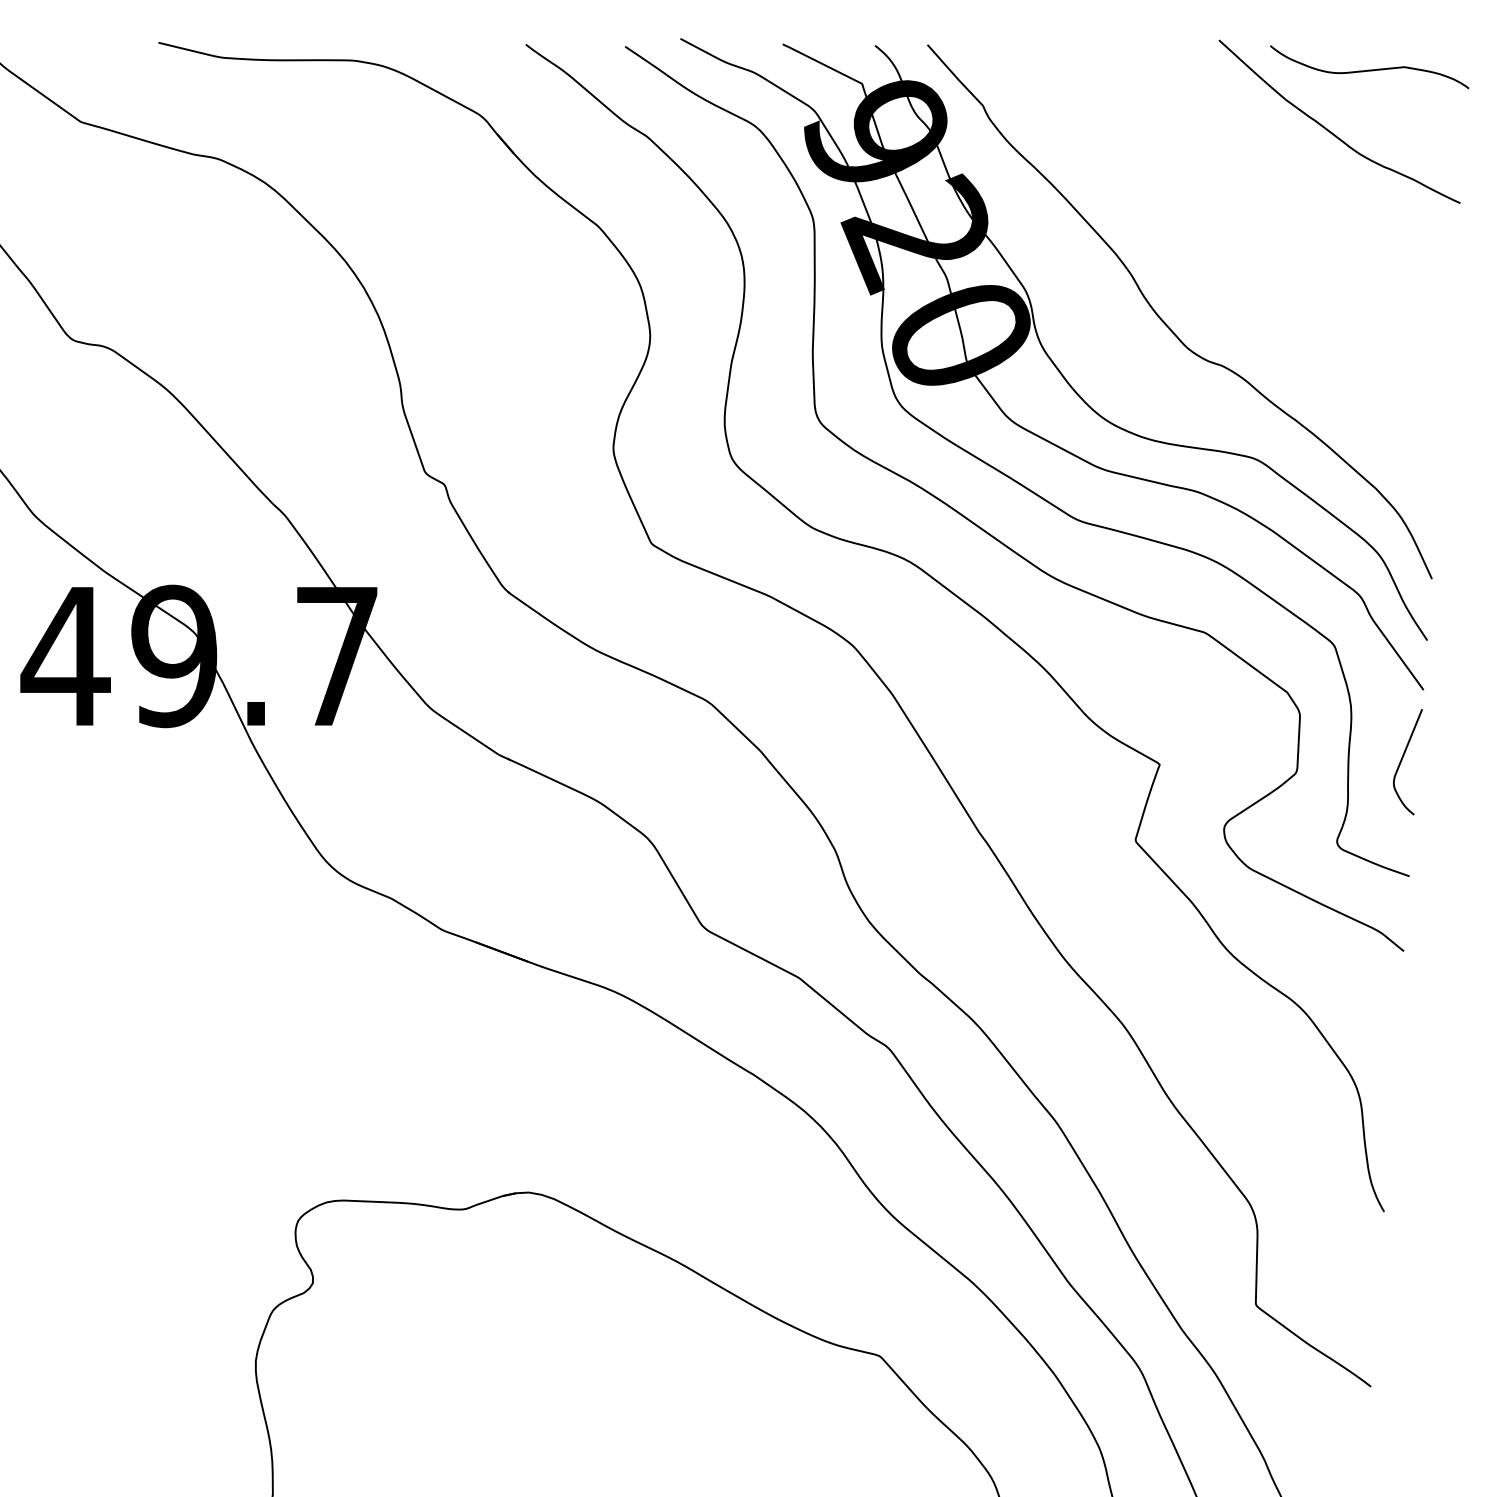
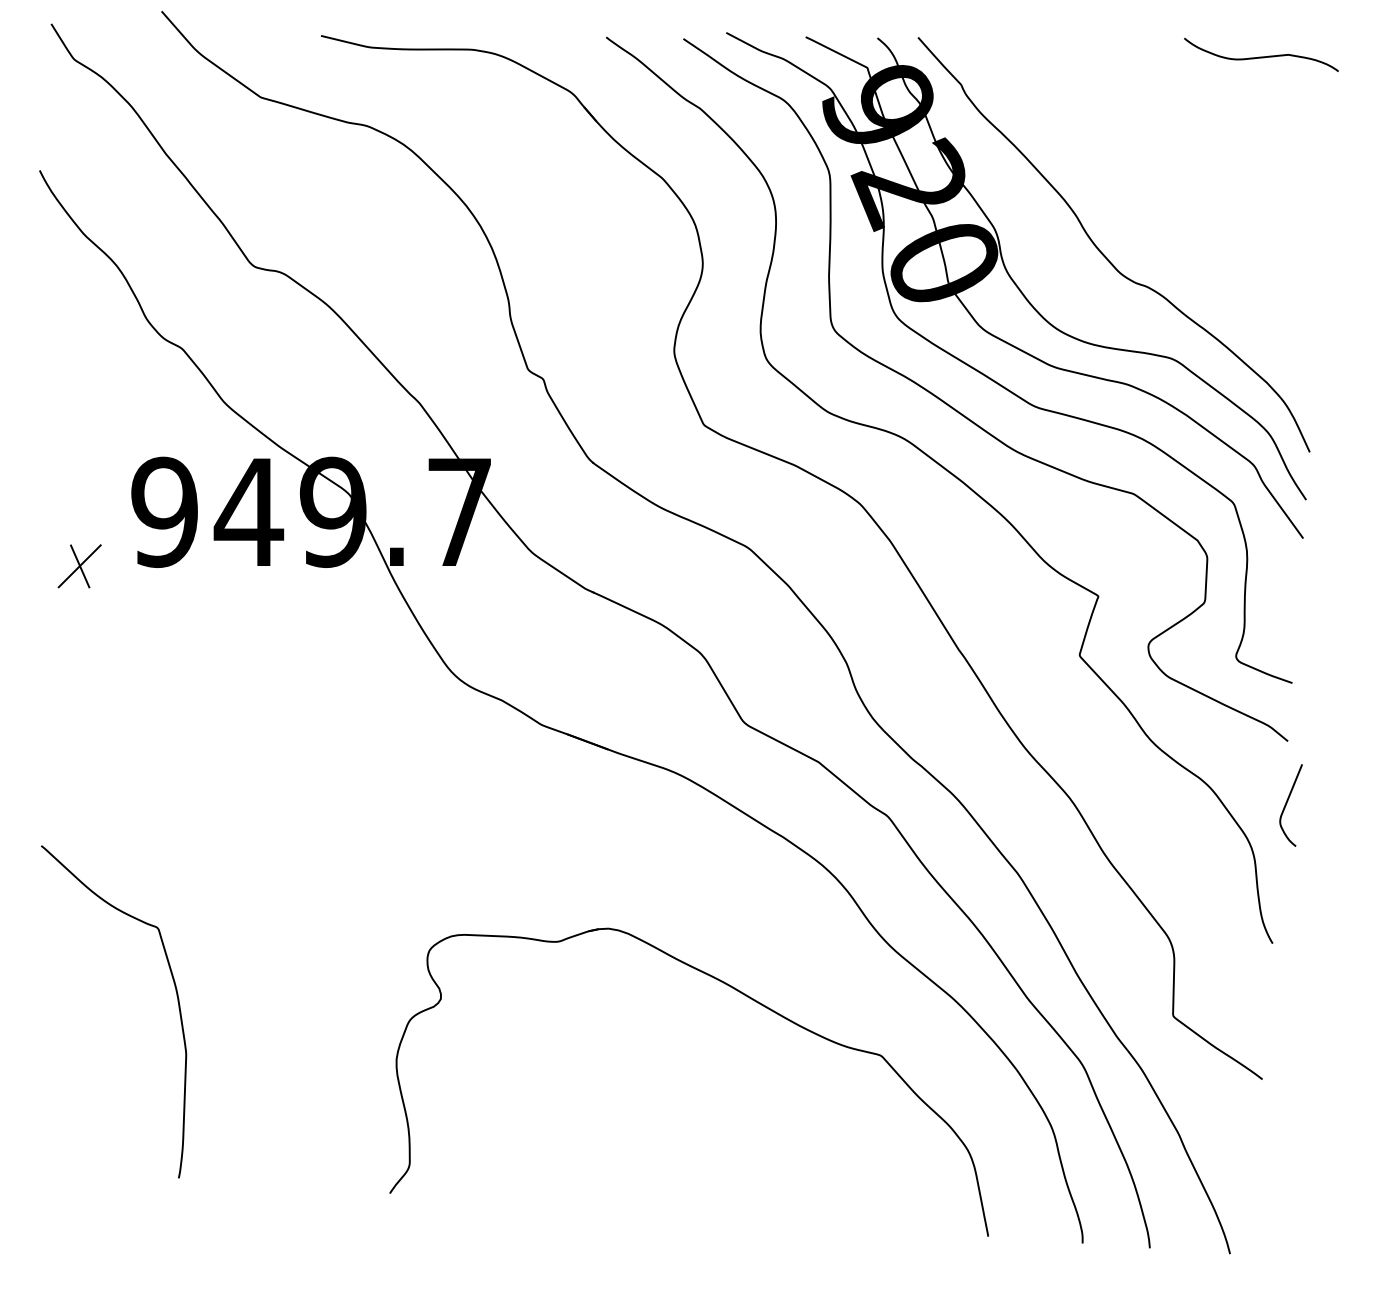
curve: (1329, 129) -> (1230, 103), removed
curve: (1403, 759) -> (1287, 803), moved

